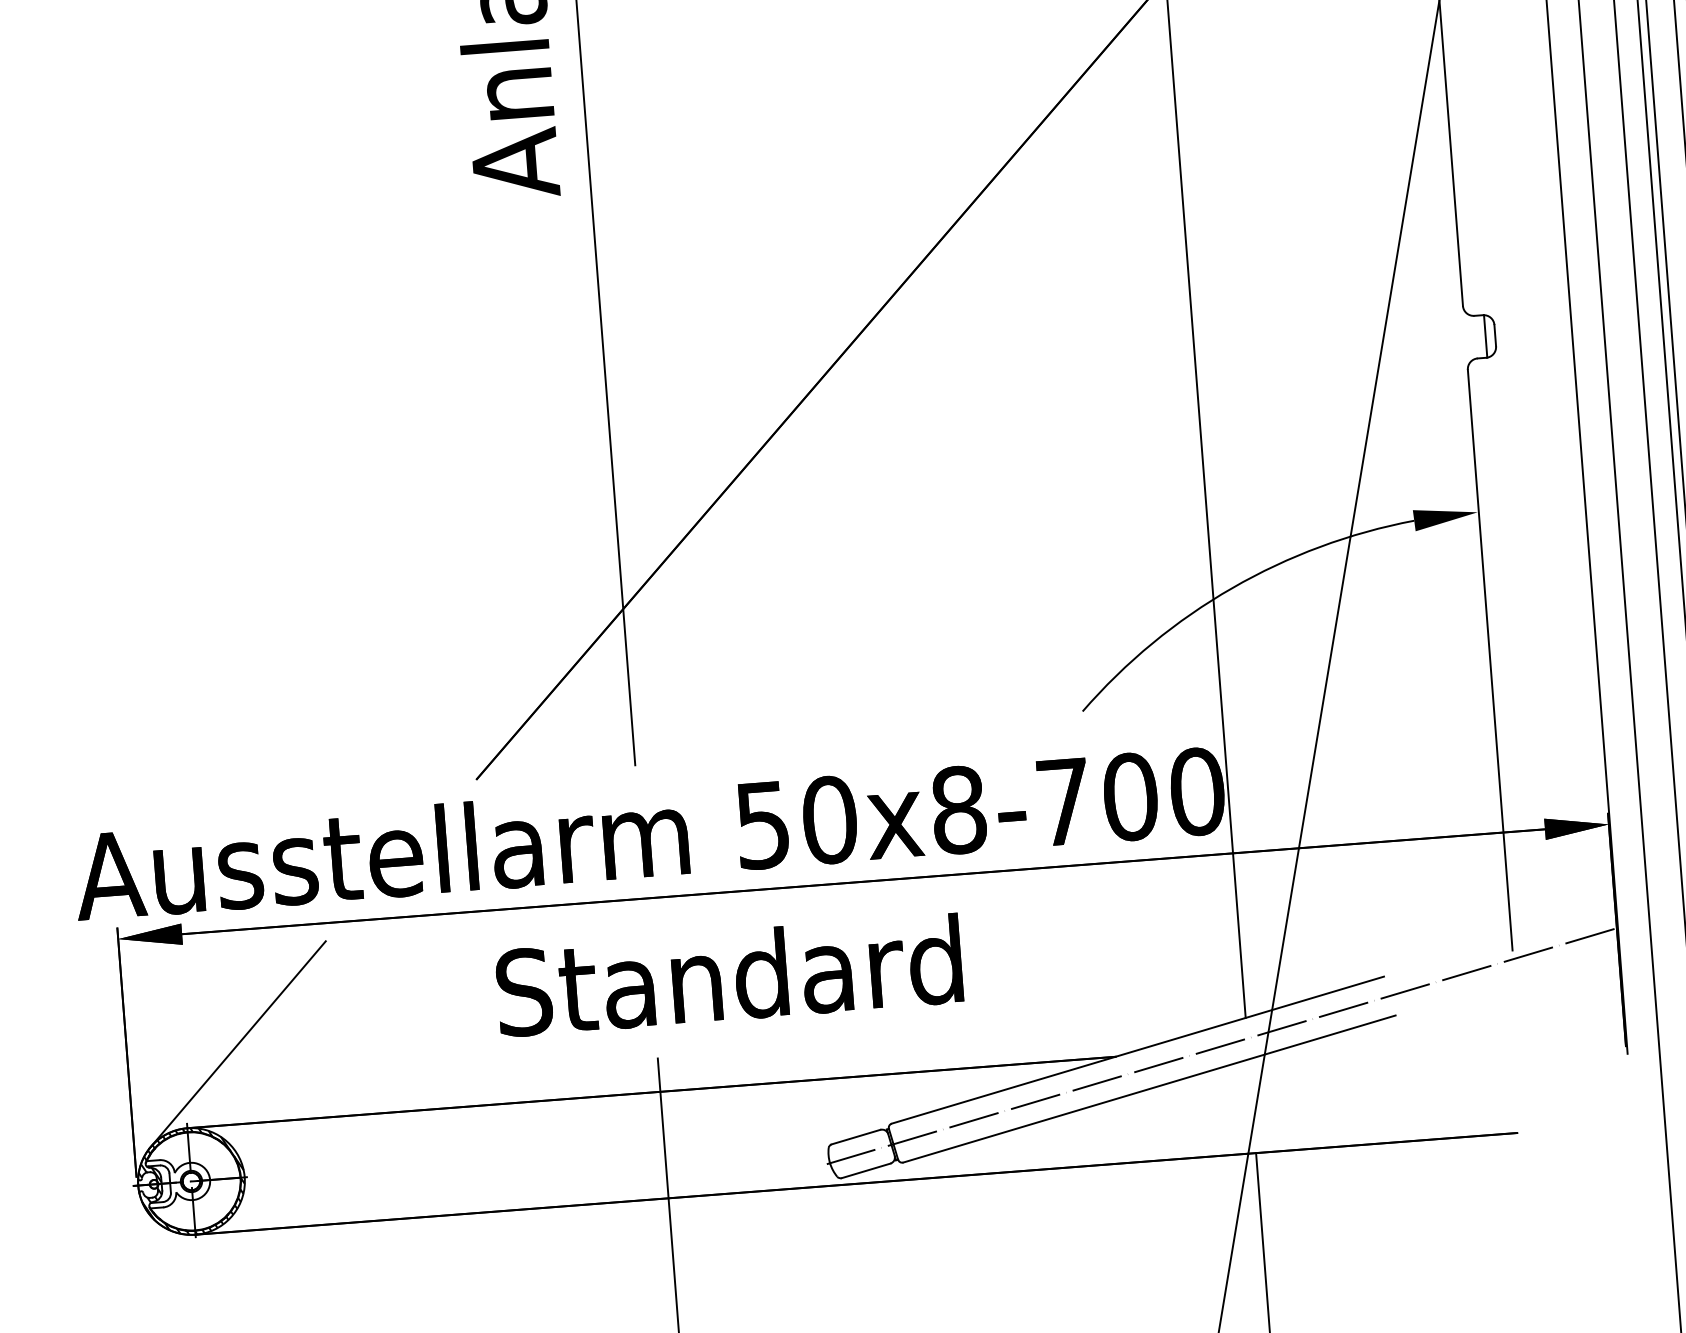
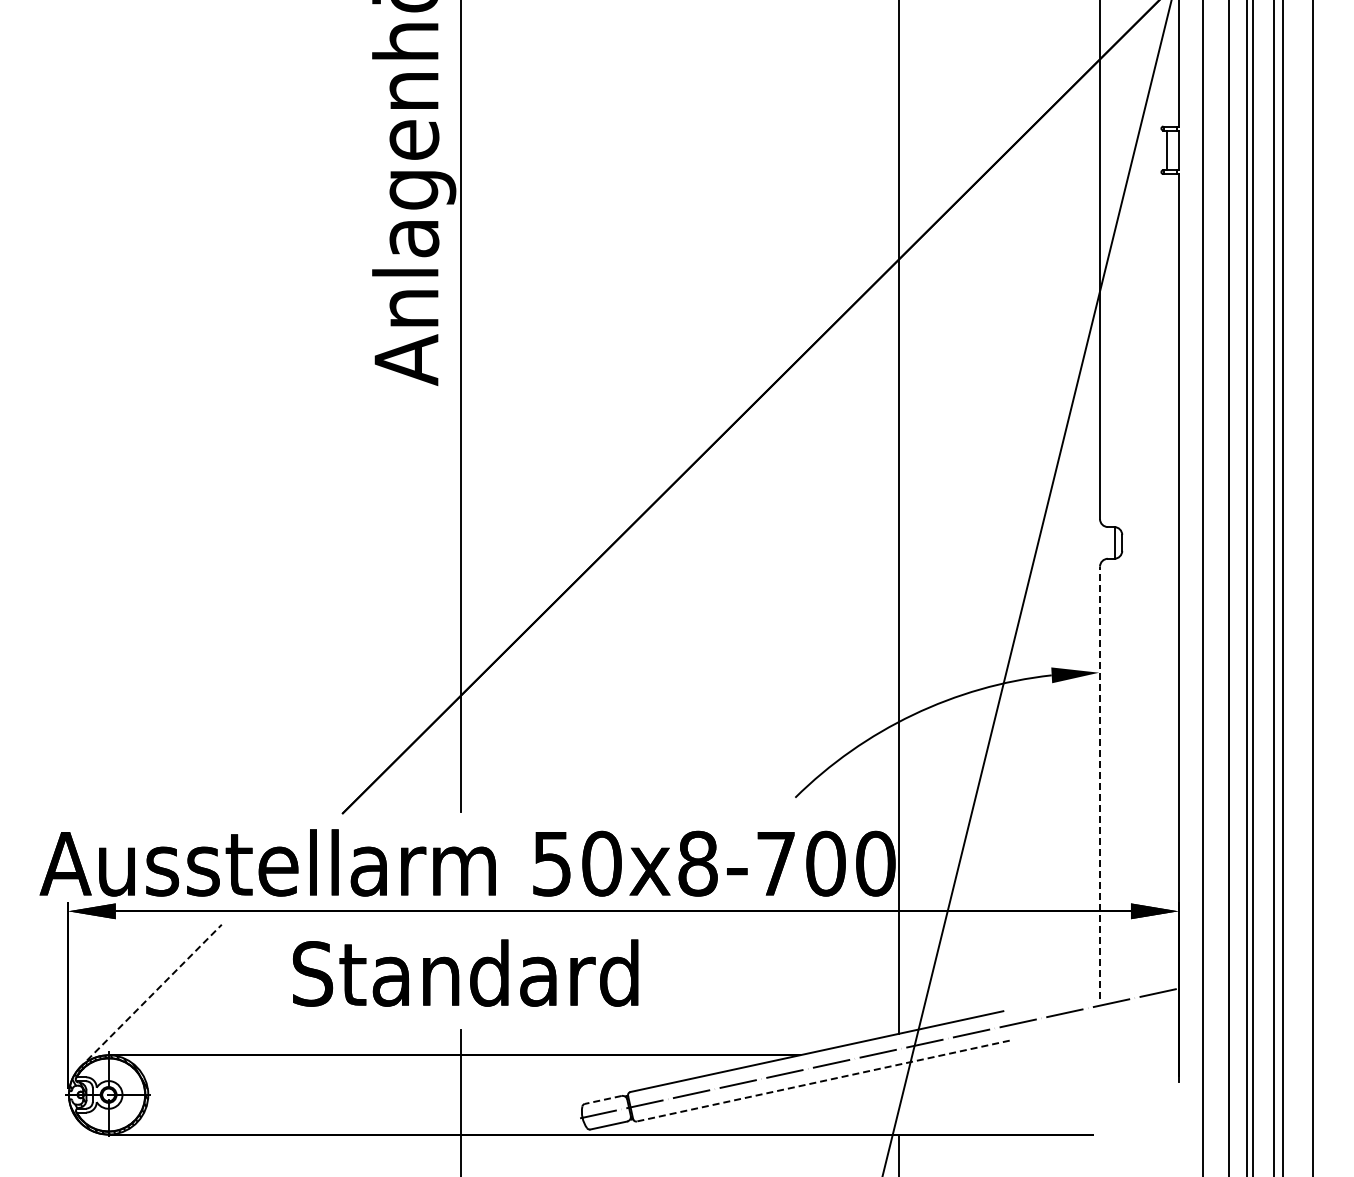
line: (1490, 659) -> (1100, 782), solid -> dashed
text: (729, 974) -> (465, 972), moved
line: (237, 1044) -> (150, 996), solid -> dashed
line: (1149, 1089) -> (823, 1081), solid -> dashed
line: (856, 1136) -> (603, 1099), solid -> dashed

